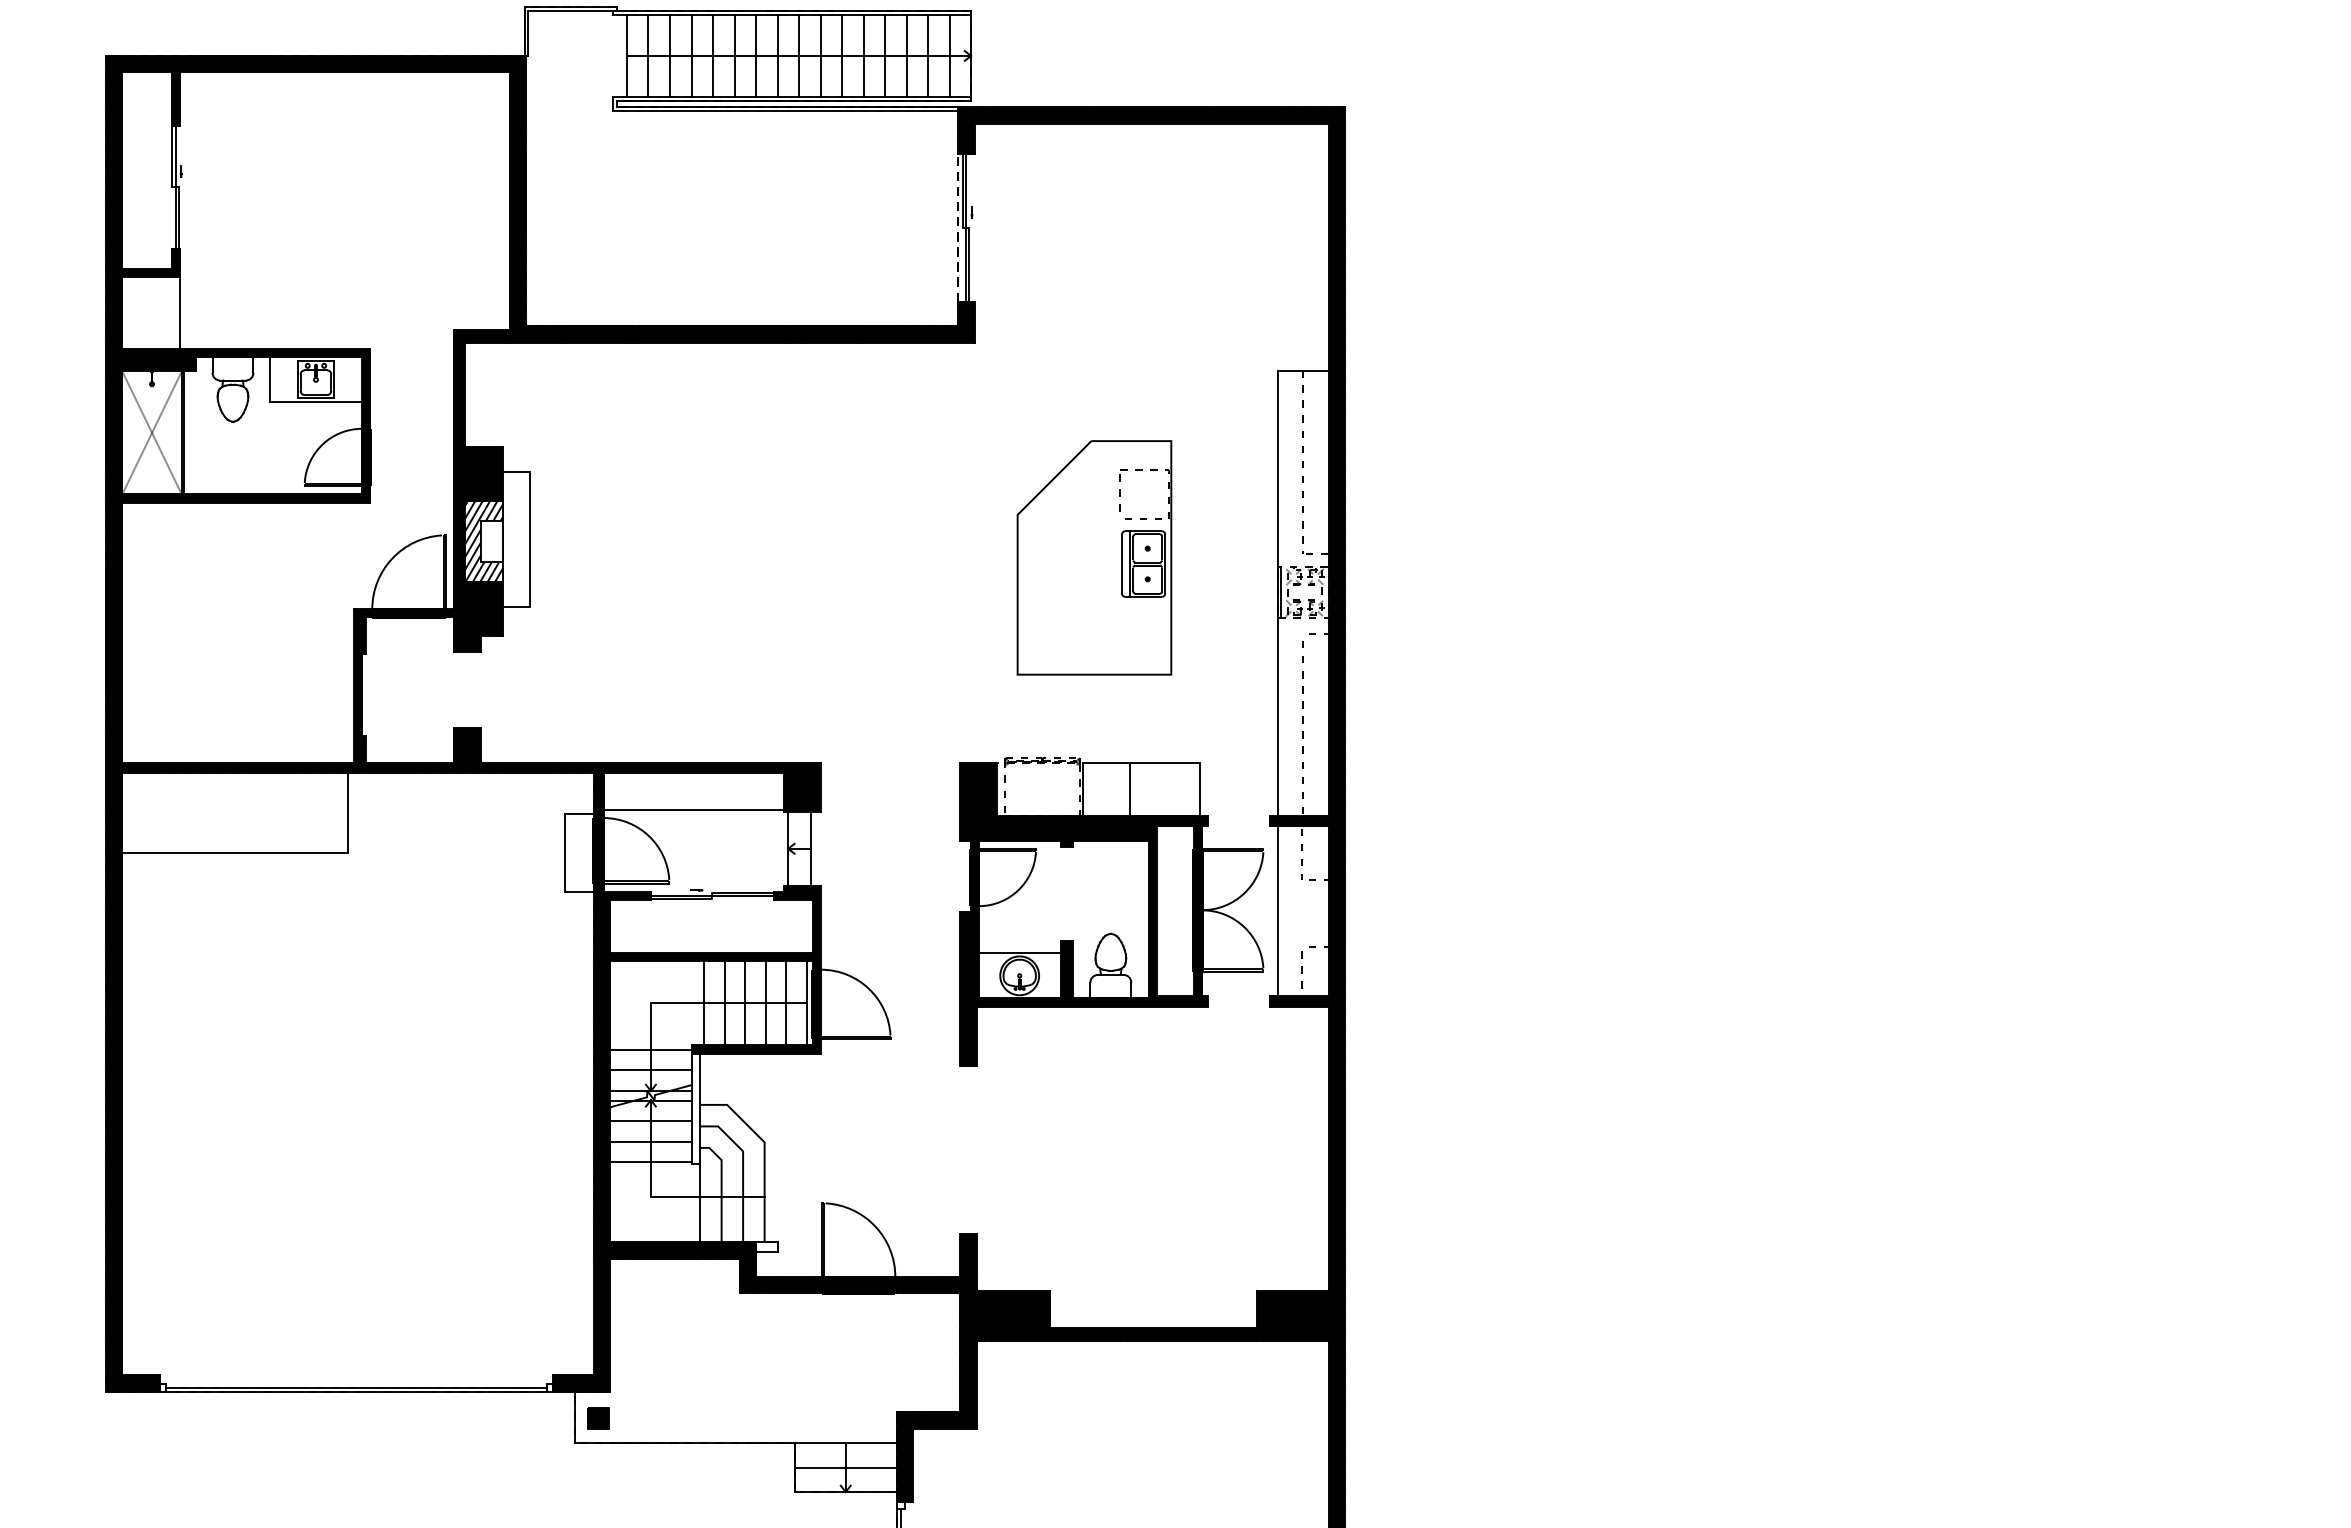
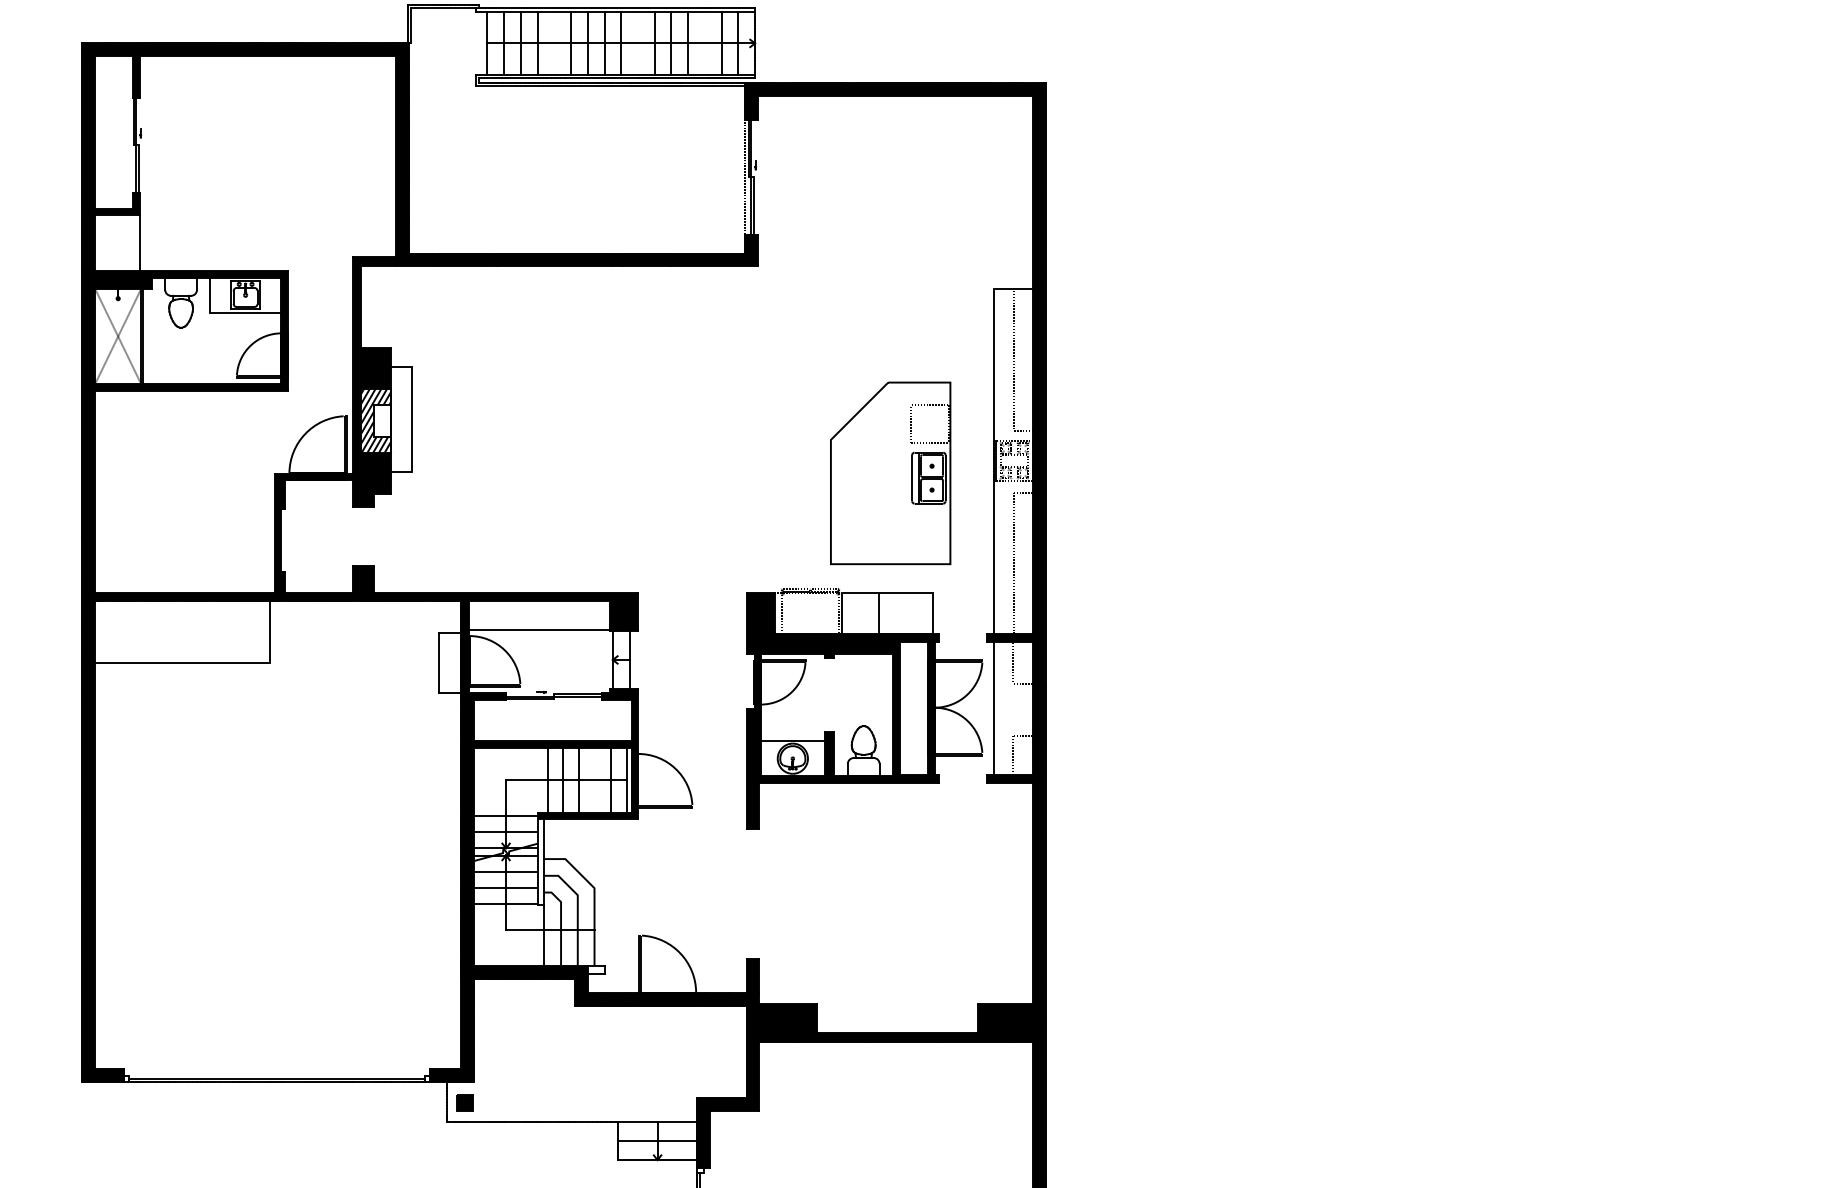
line: (713, 55) -> (554, 43), removed
line: (820, 55) -> (637, 43), removed
line: (906, 55) -> (704, 43), removed
part: (1094, 557) -> (890, 473), moved
line: (765, 1003) -> (595, 780), removed

